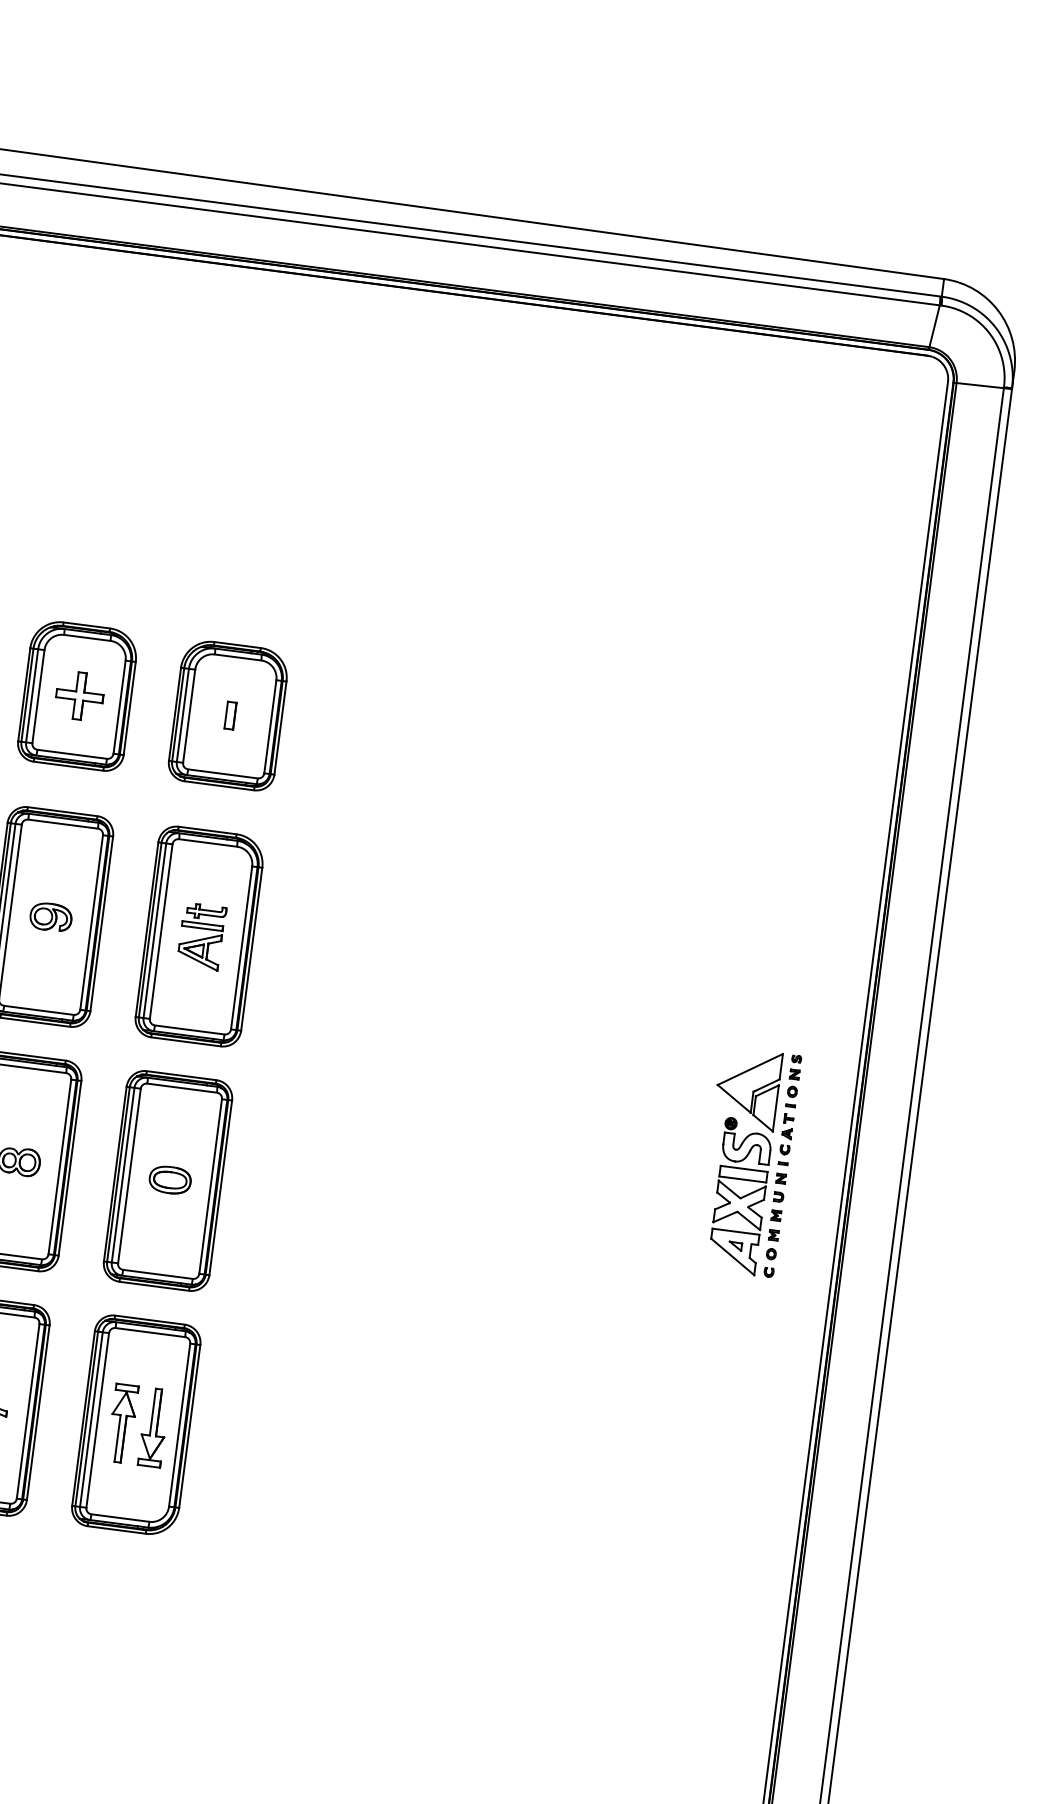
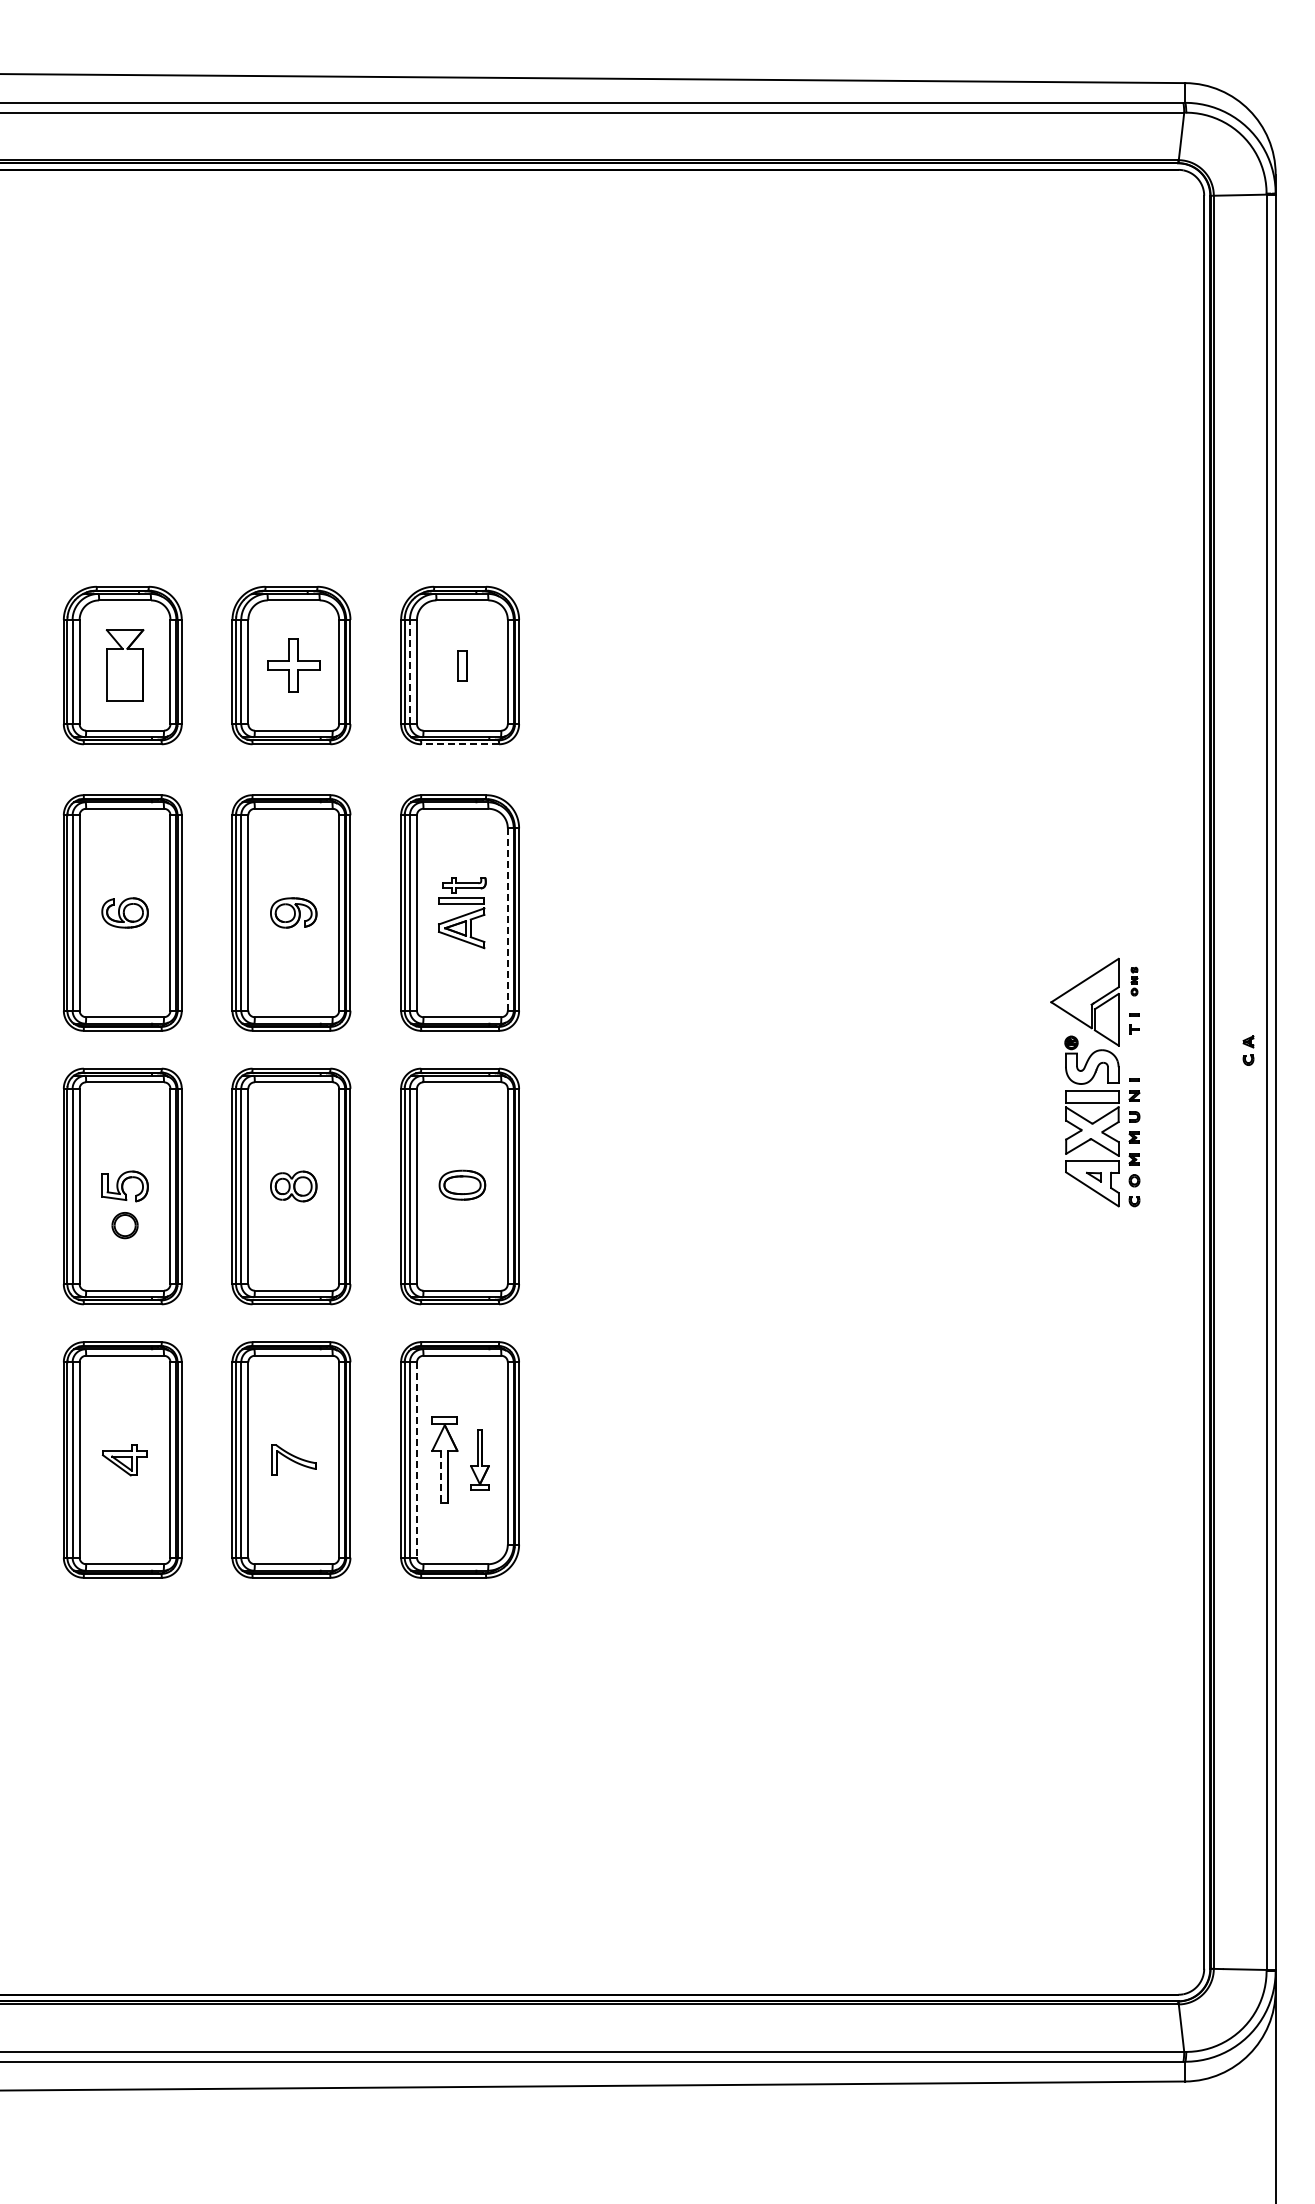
line: (182, 714) -> (409, 671), solid -> dashed
line: (219, 786) -> (460, 744), solid -> dashed
line: (241, 947) -> (507, 919), solid -> dashed
part: (794, 1076) -> (1134, 981), size x0.6
part: (786, 1141) -> (1248, 1050), moved
line: (98, 1420) -> (417, 1460), solid -> dashed
part: (153, 1427) -> (479, 1459), size x0.7
line: (117, 1438) -> (441, 1477), solid -> dashed

